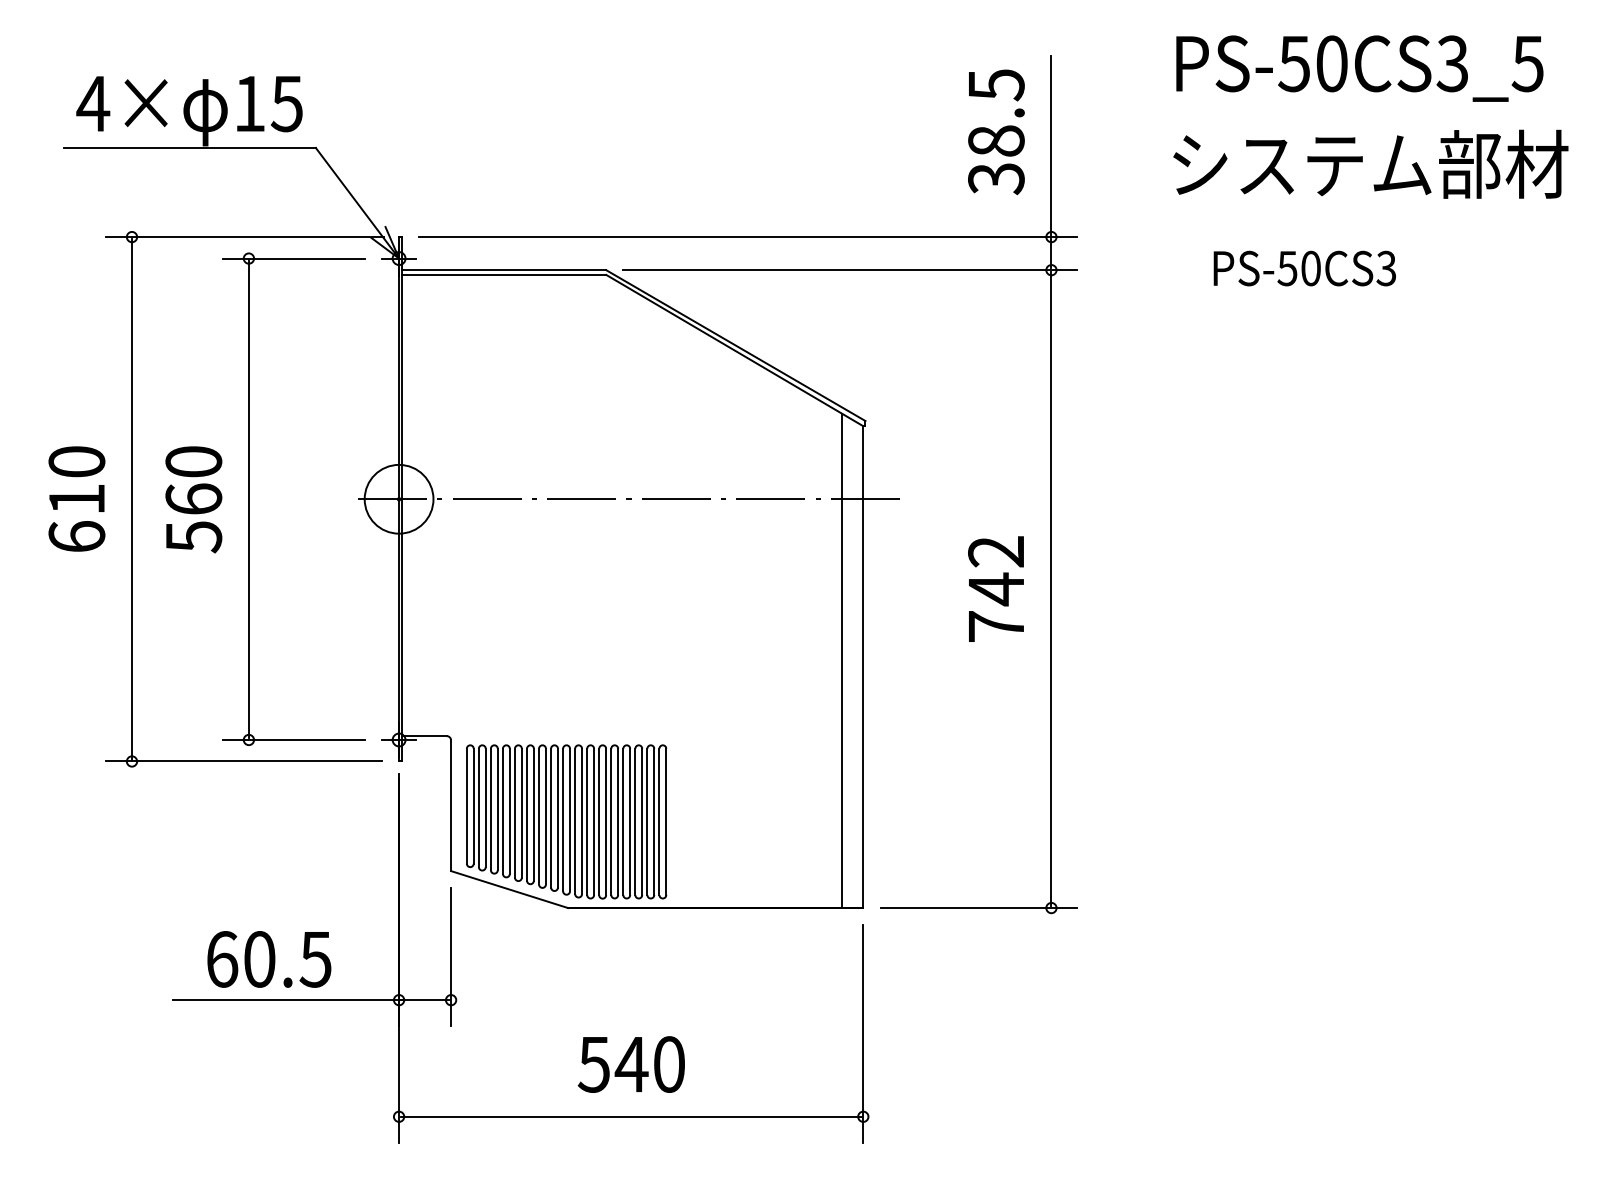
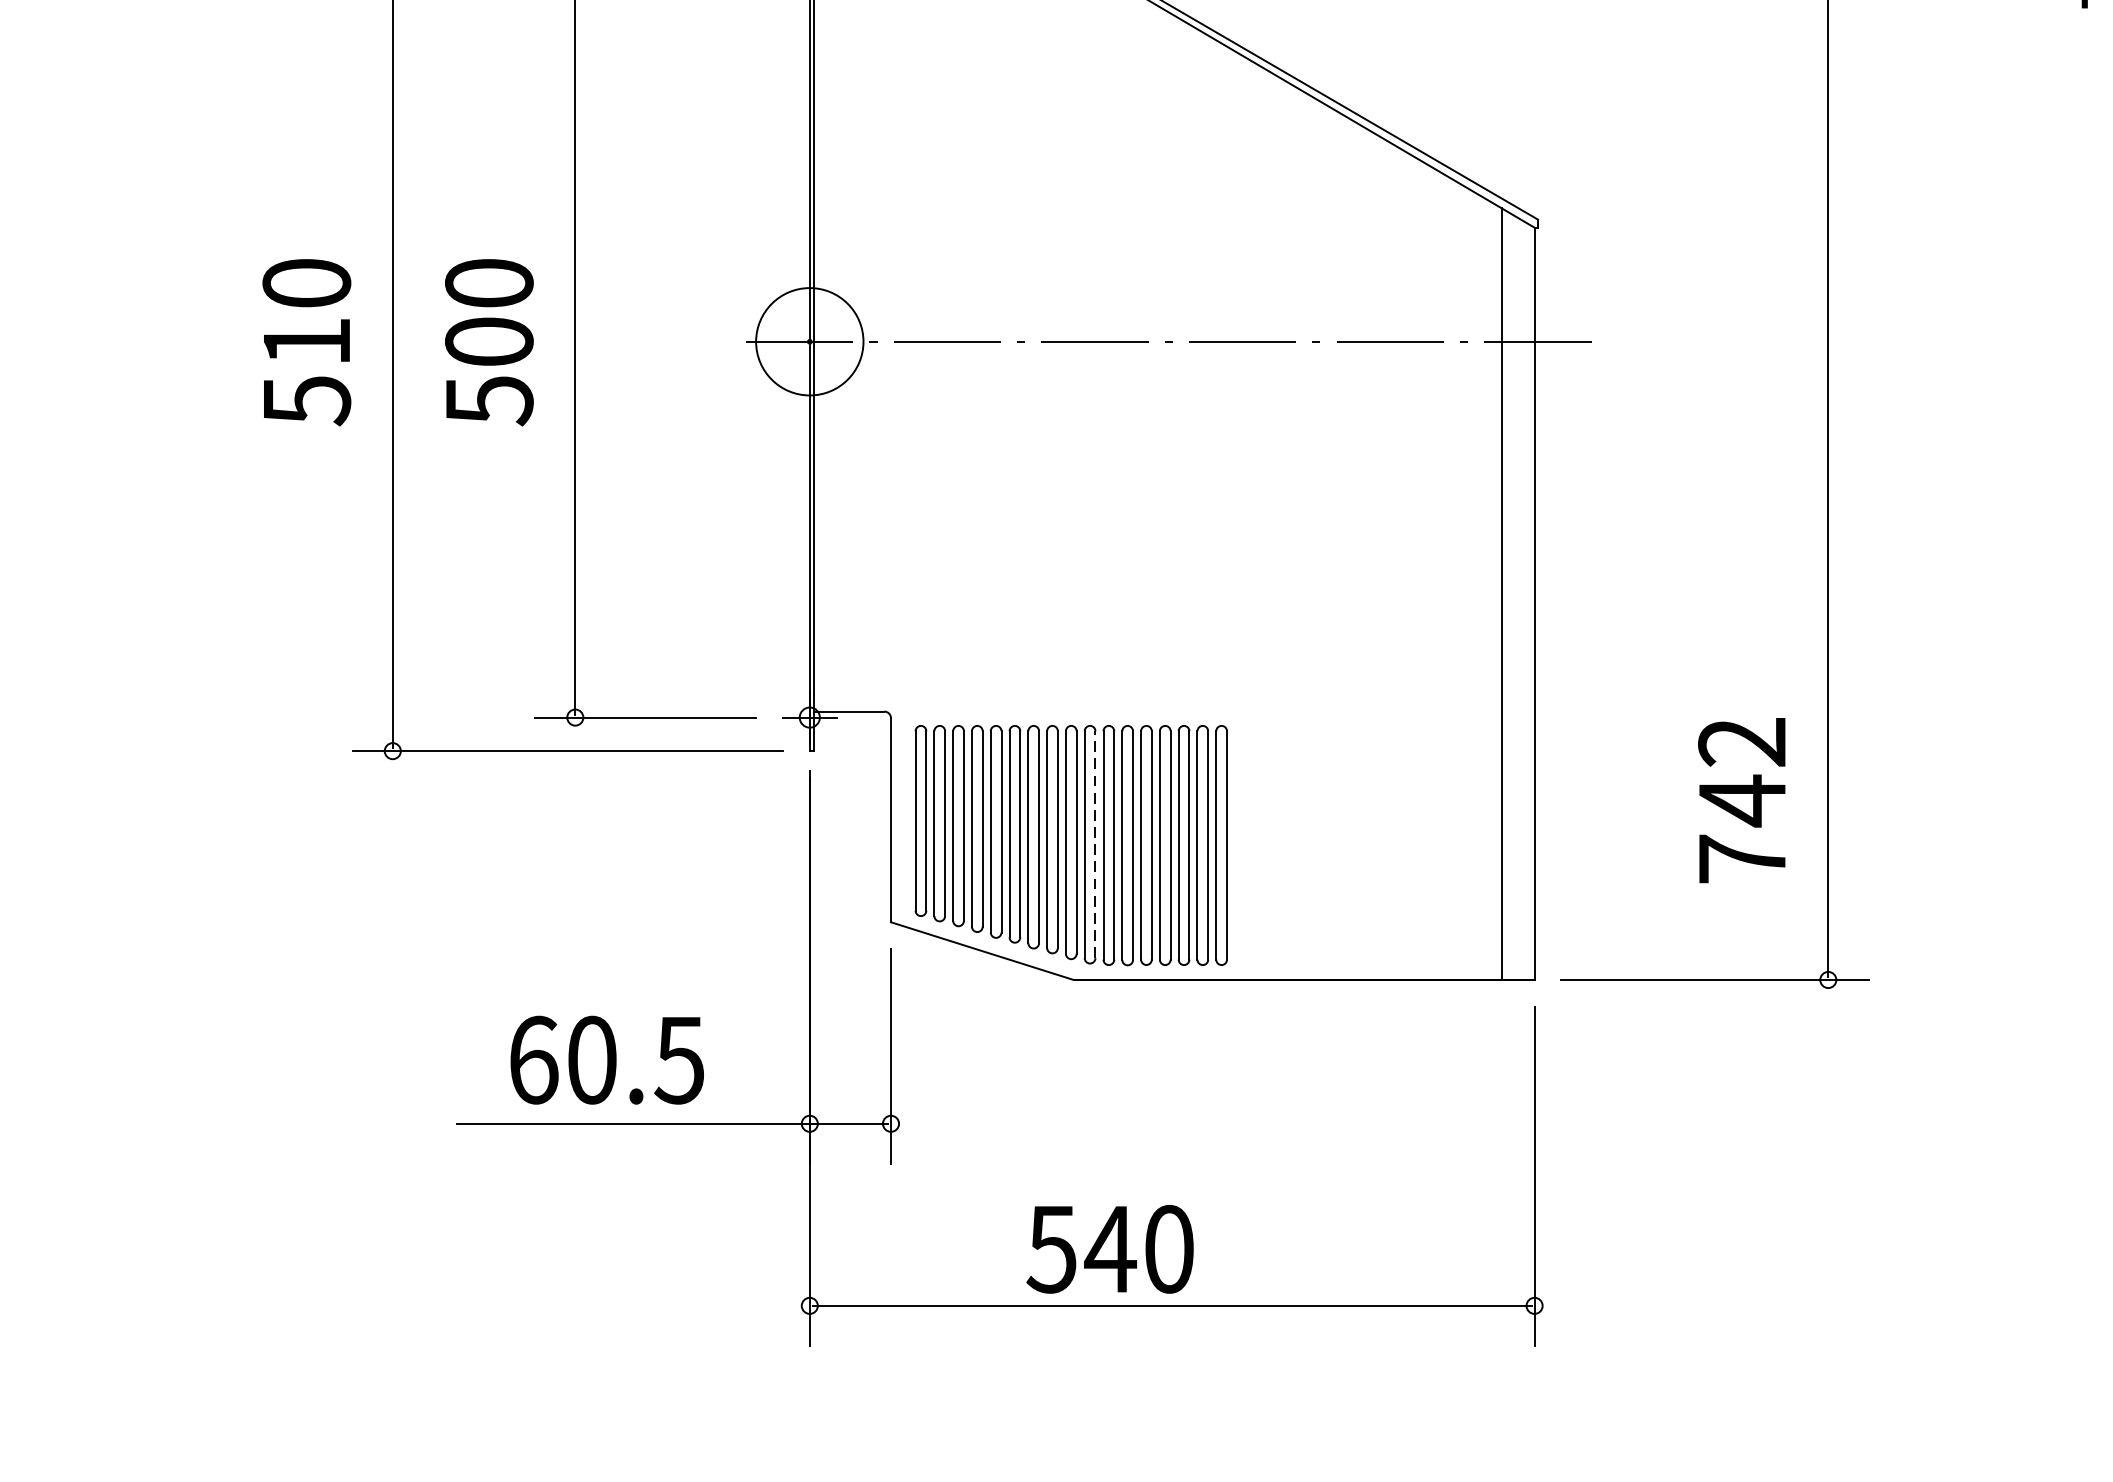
text: (193, 498) -> (488, 340), 560 -> 500
text: (76, 537) -> (306, 401), 610 -> 510
text: (995, 588) -> (1740, 799), moved
line: (582, 821) -> (1096, 844), solid -> dashed
text: (630, 1064) -> (1108, 1249), moved

